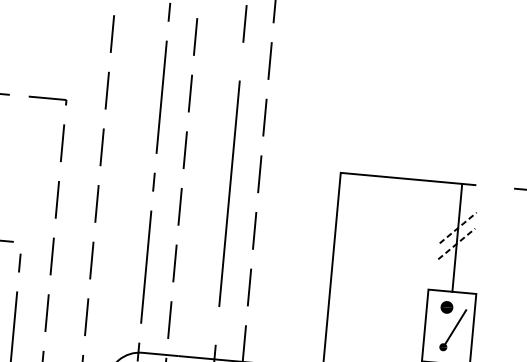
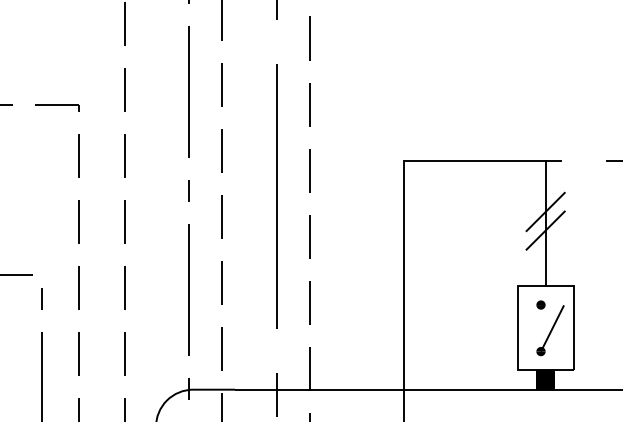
line: (458, 227) -> (545, 211), dashed -> solid
line: (456, 243) -> (545, 230), dashed -> solid
part: (446, 306) -> (540, 304), size x0.62

